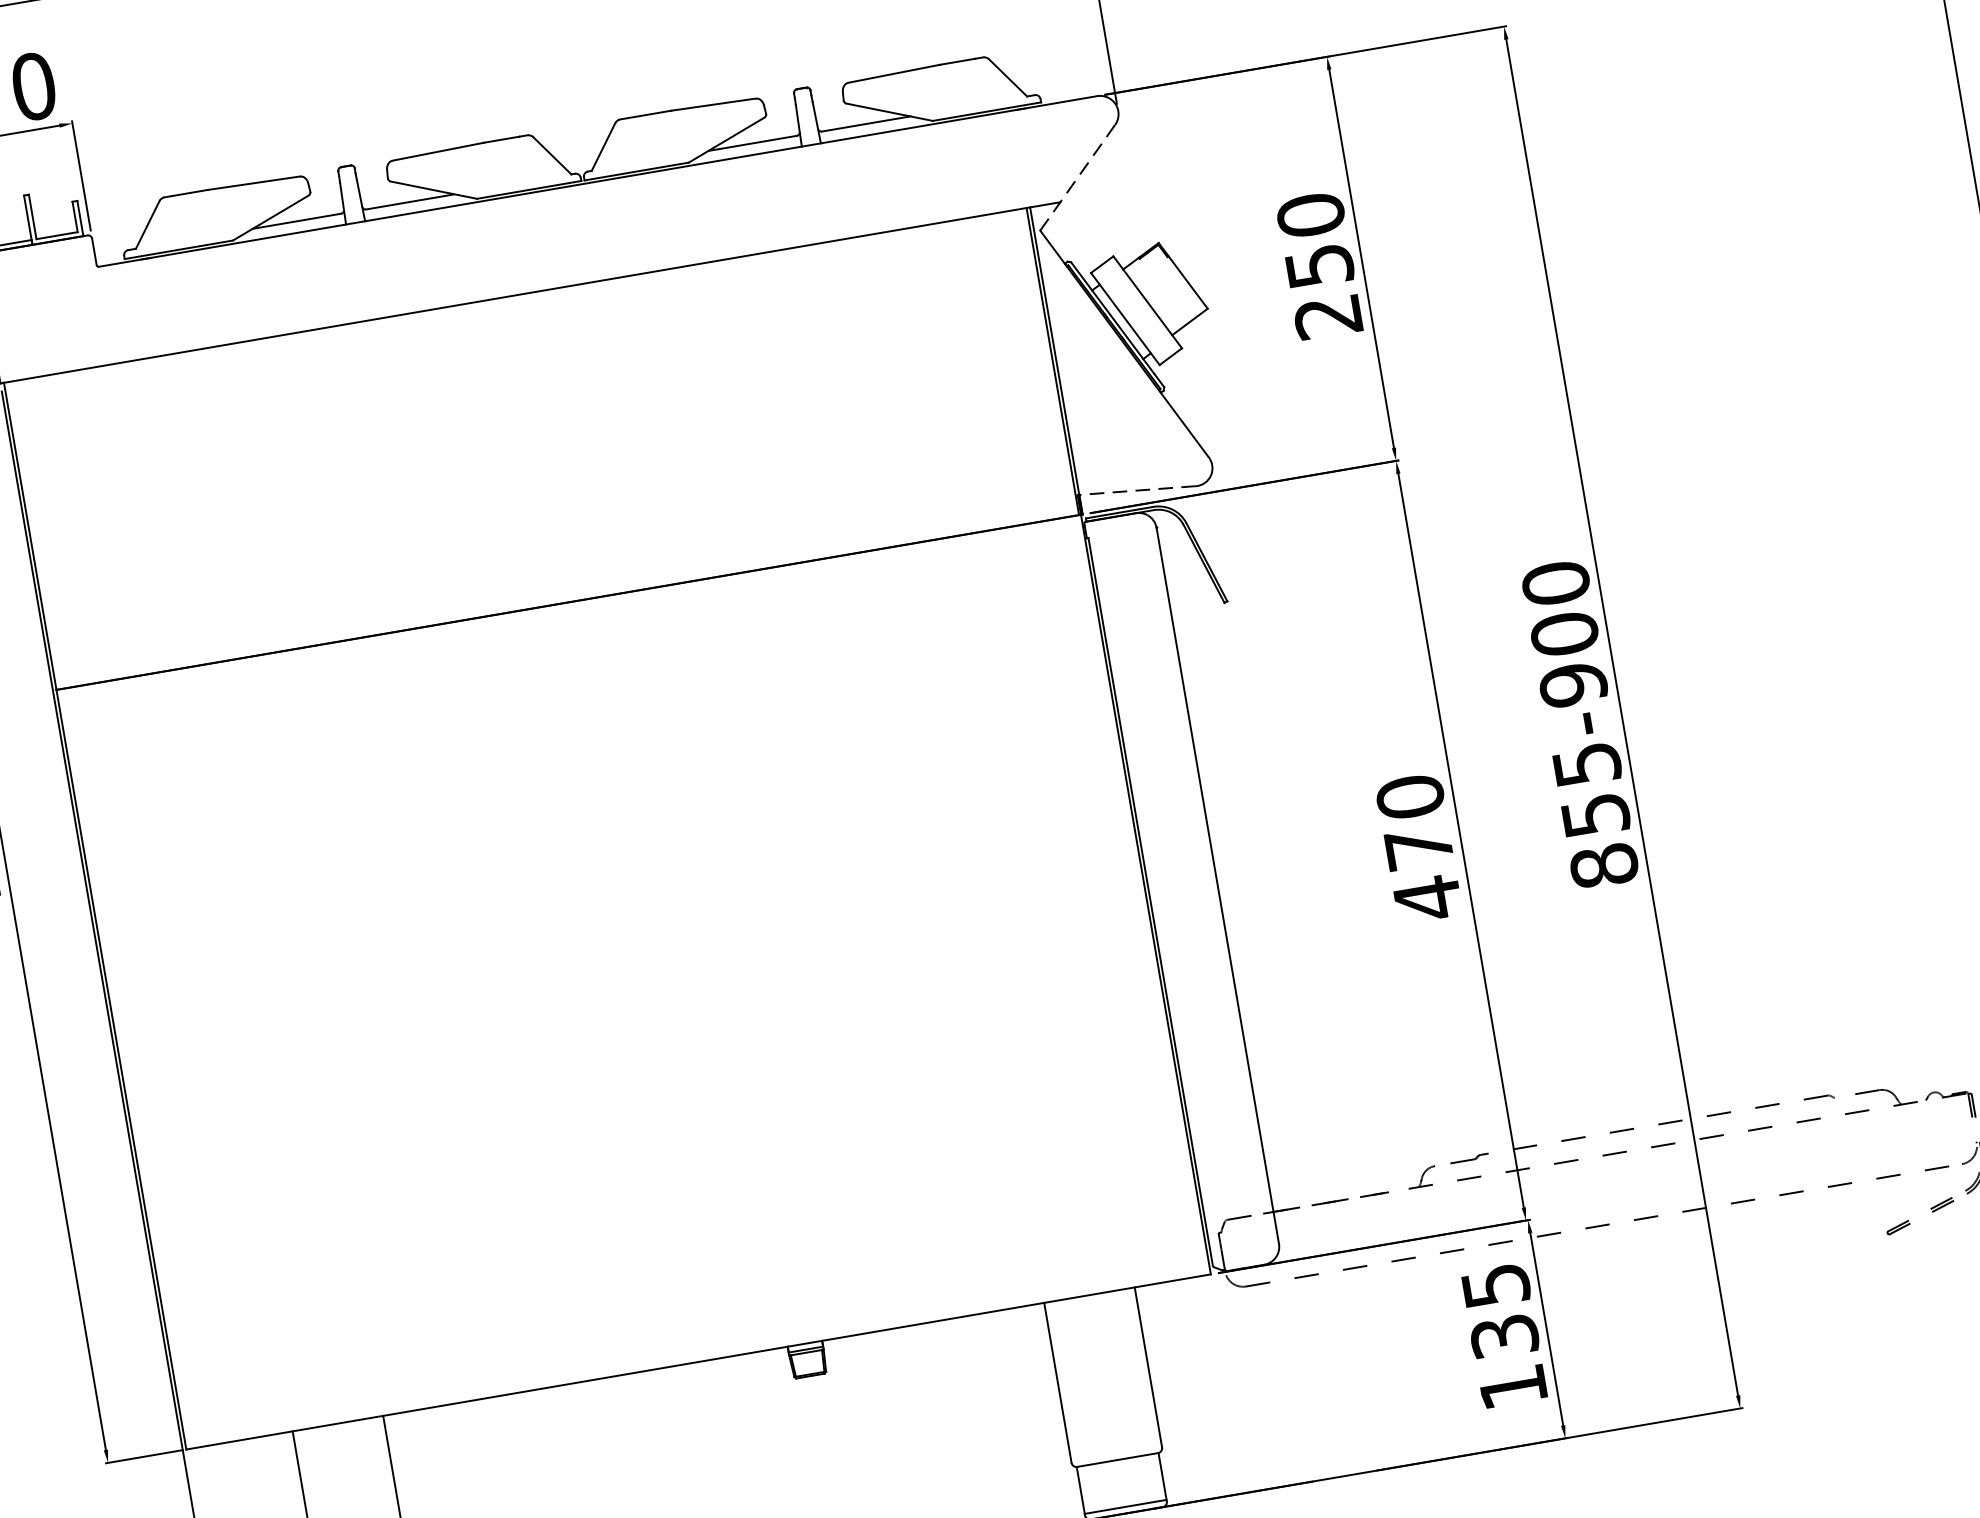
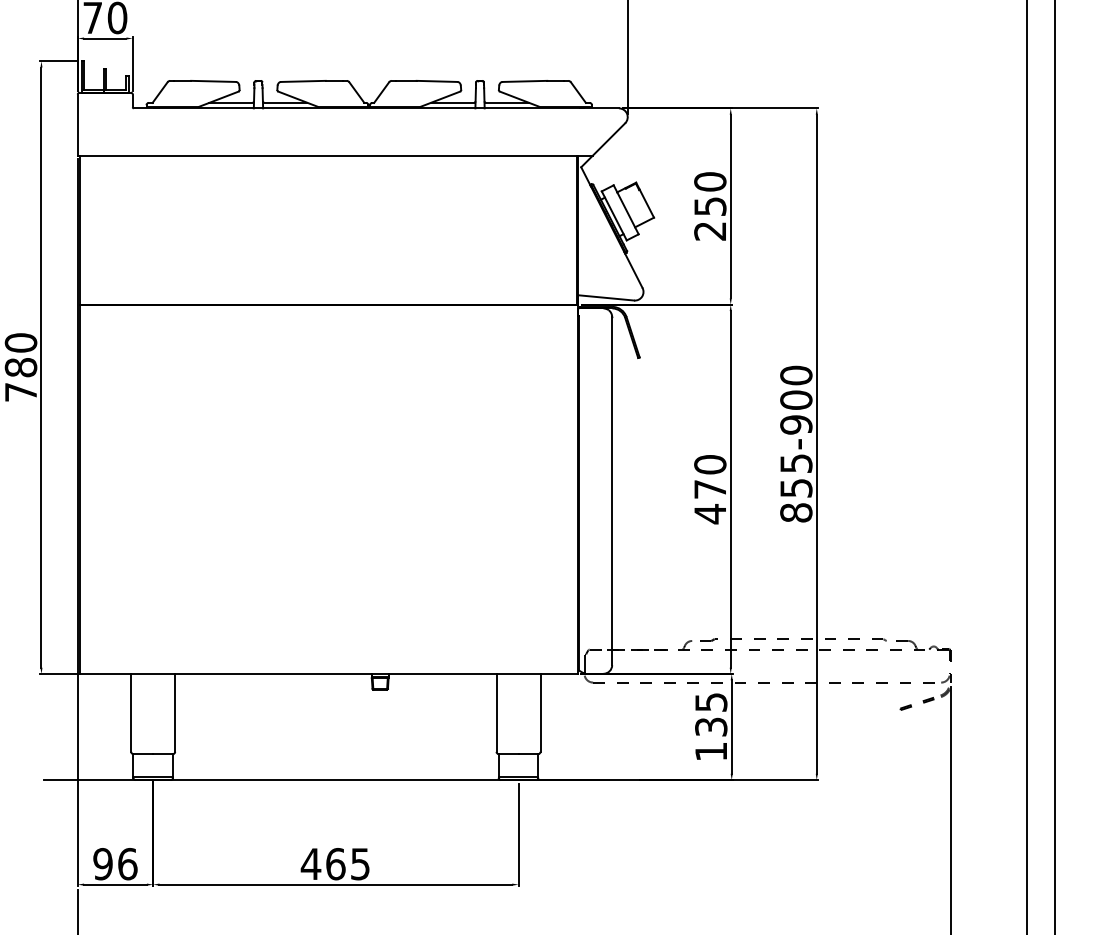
line: (1078, 175) -> (603, 144), dashed -> solid
line: (1135, 489) -> (605, 297), dashed -> solid

